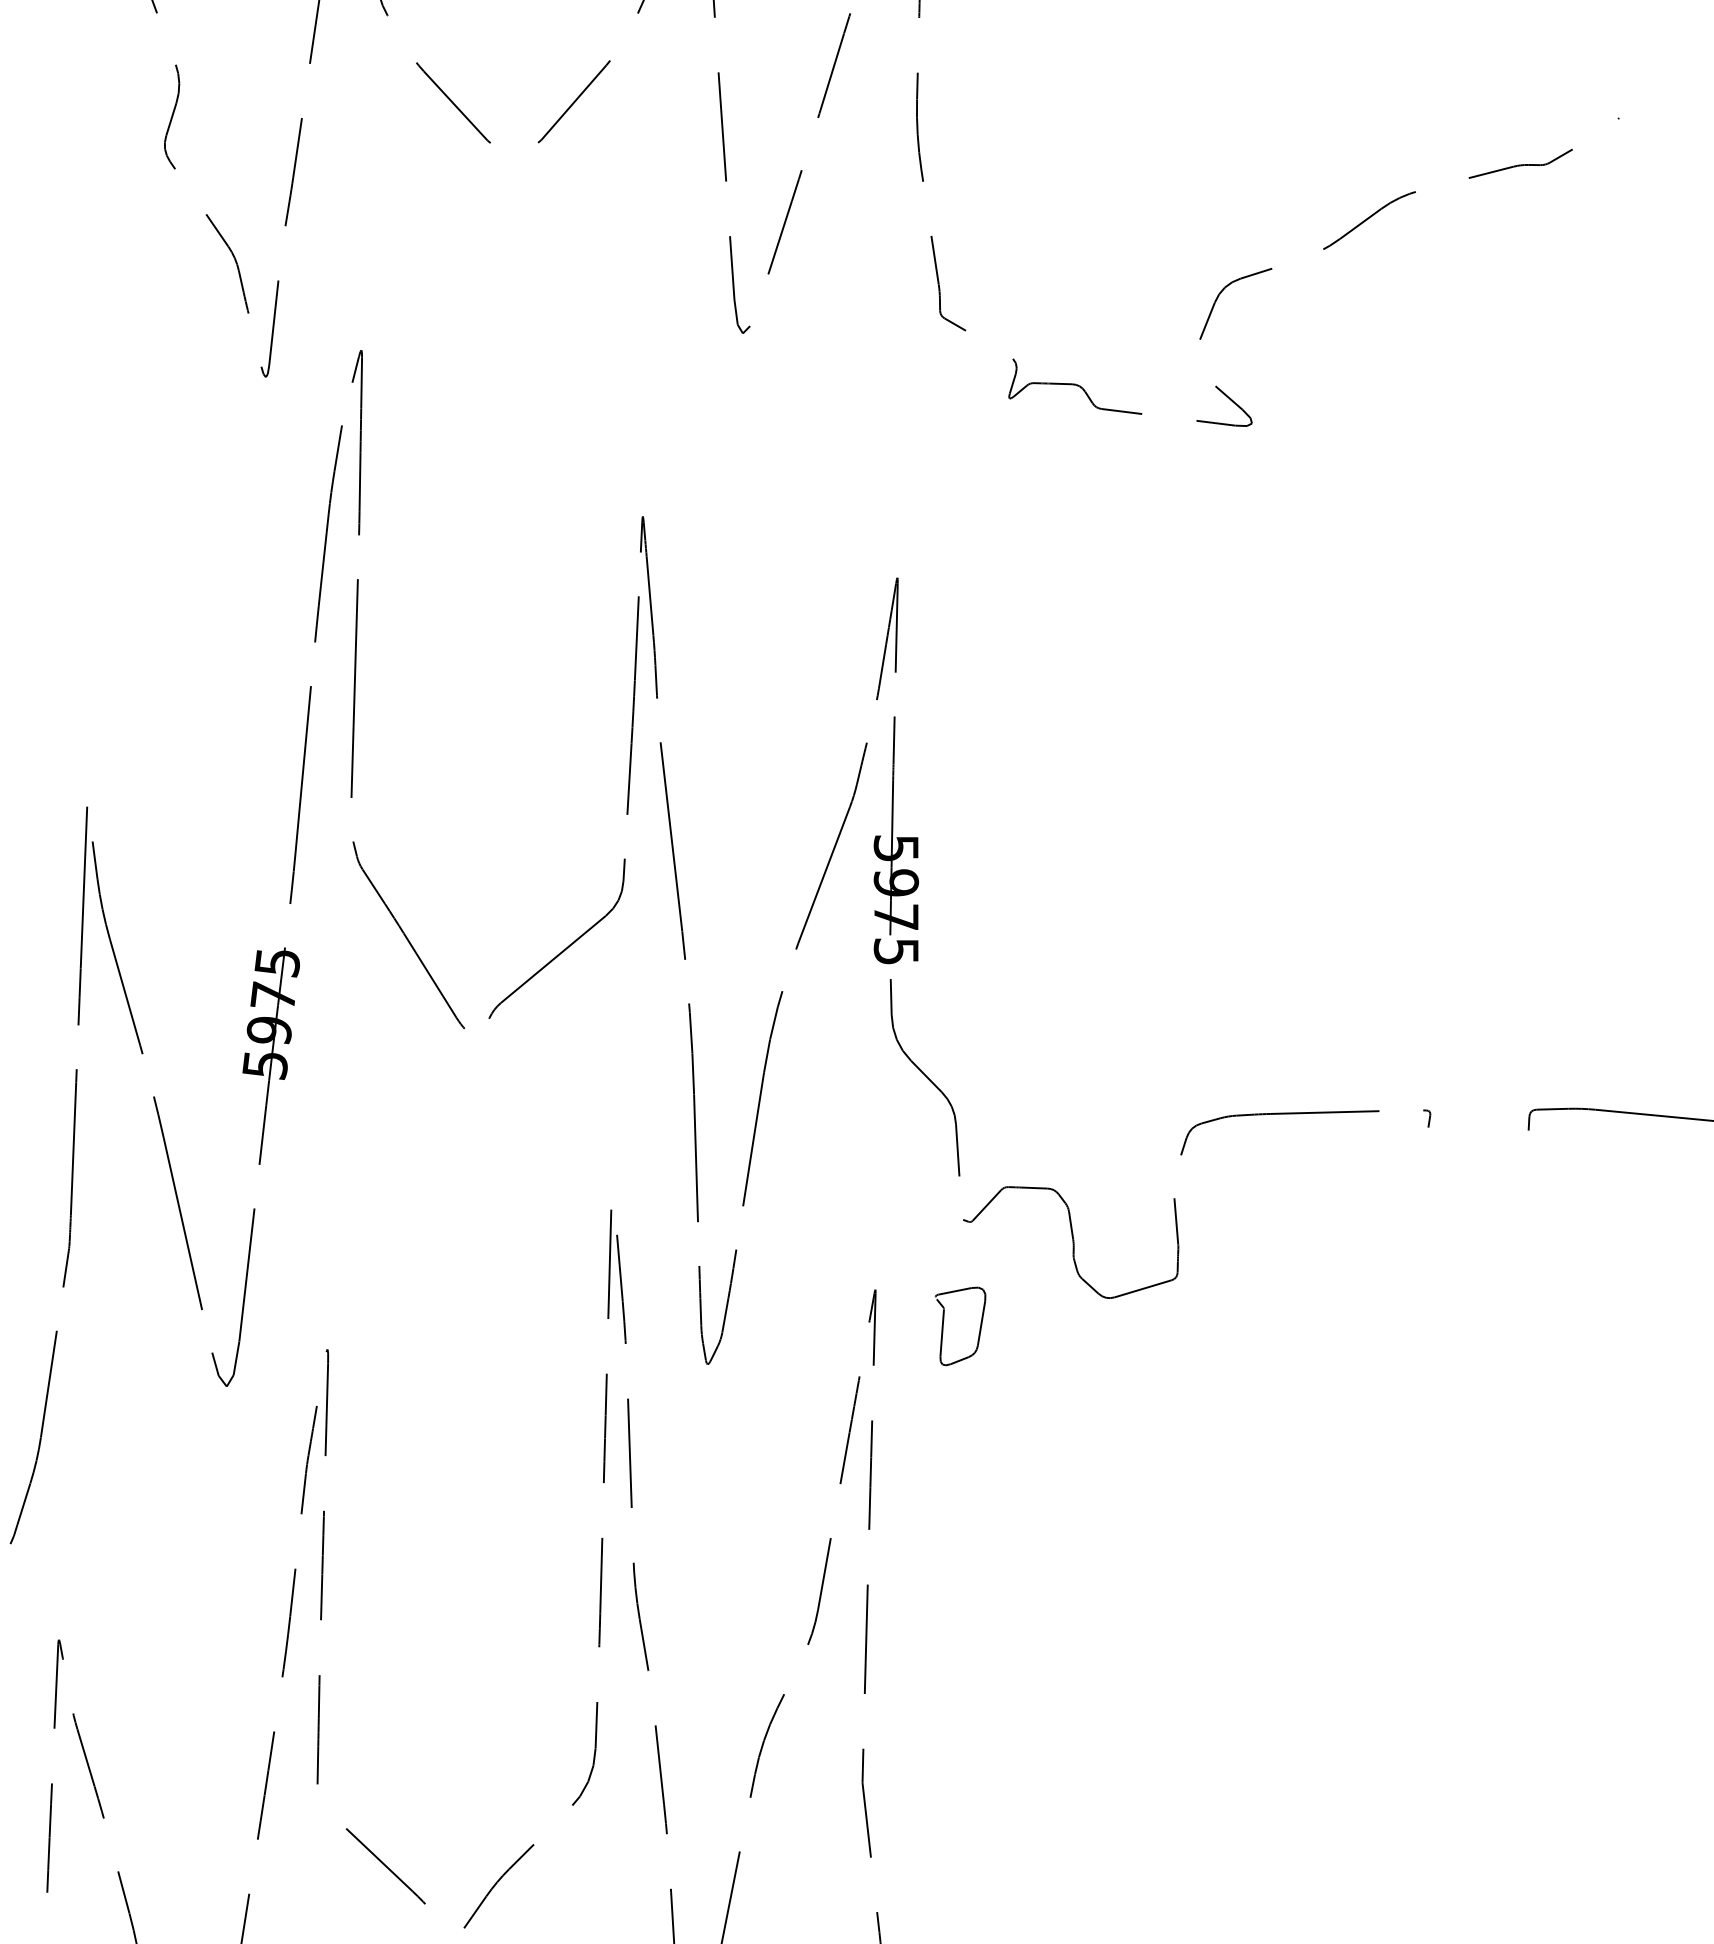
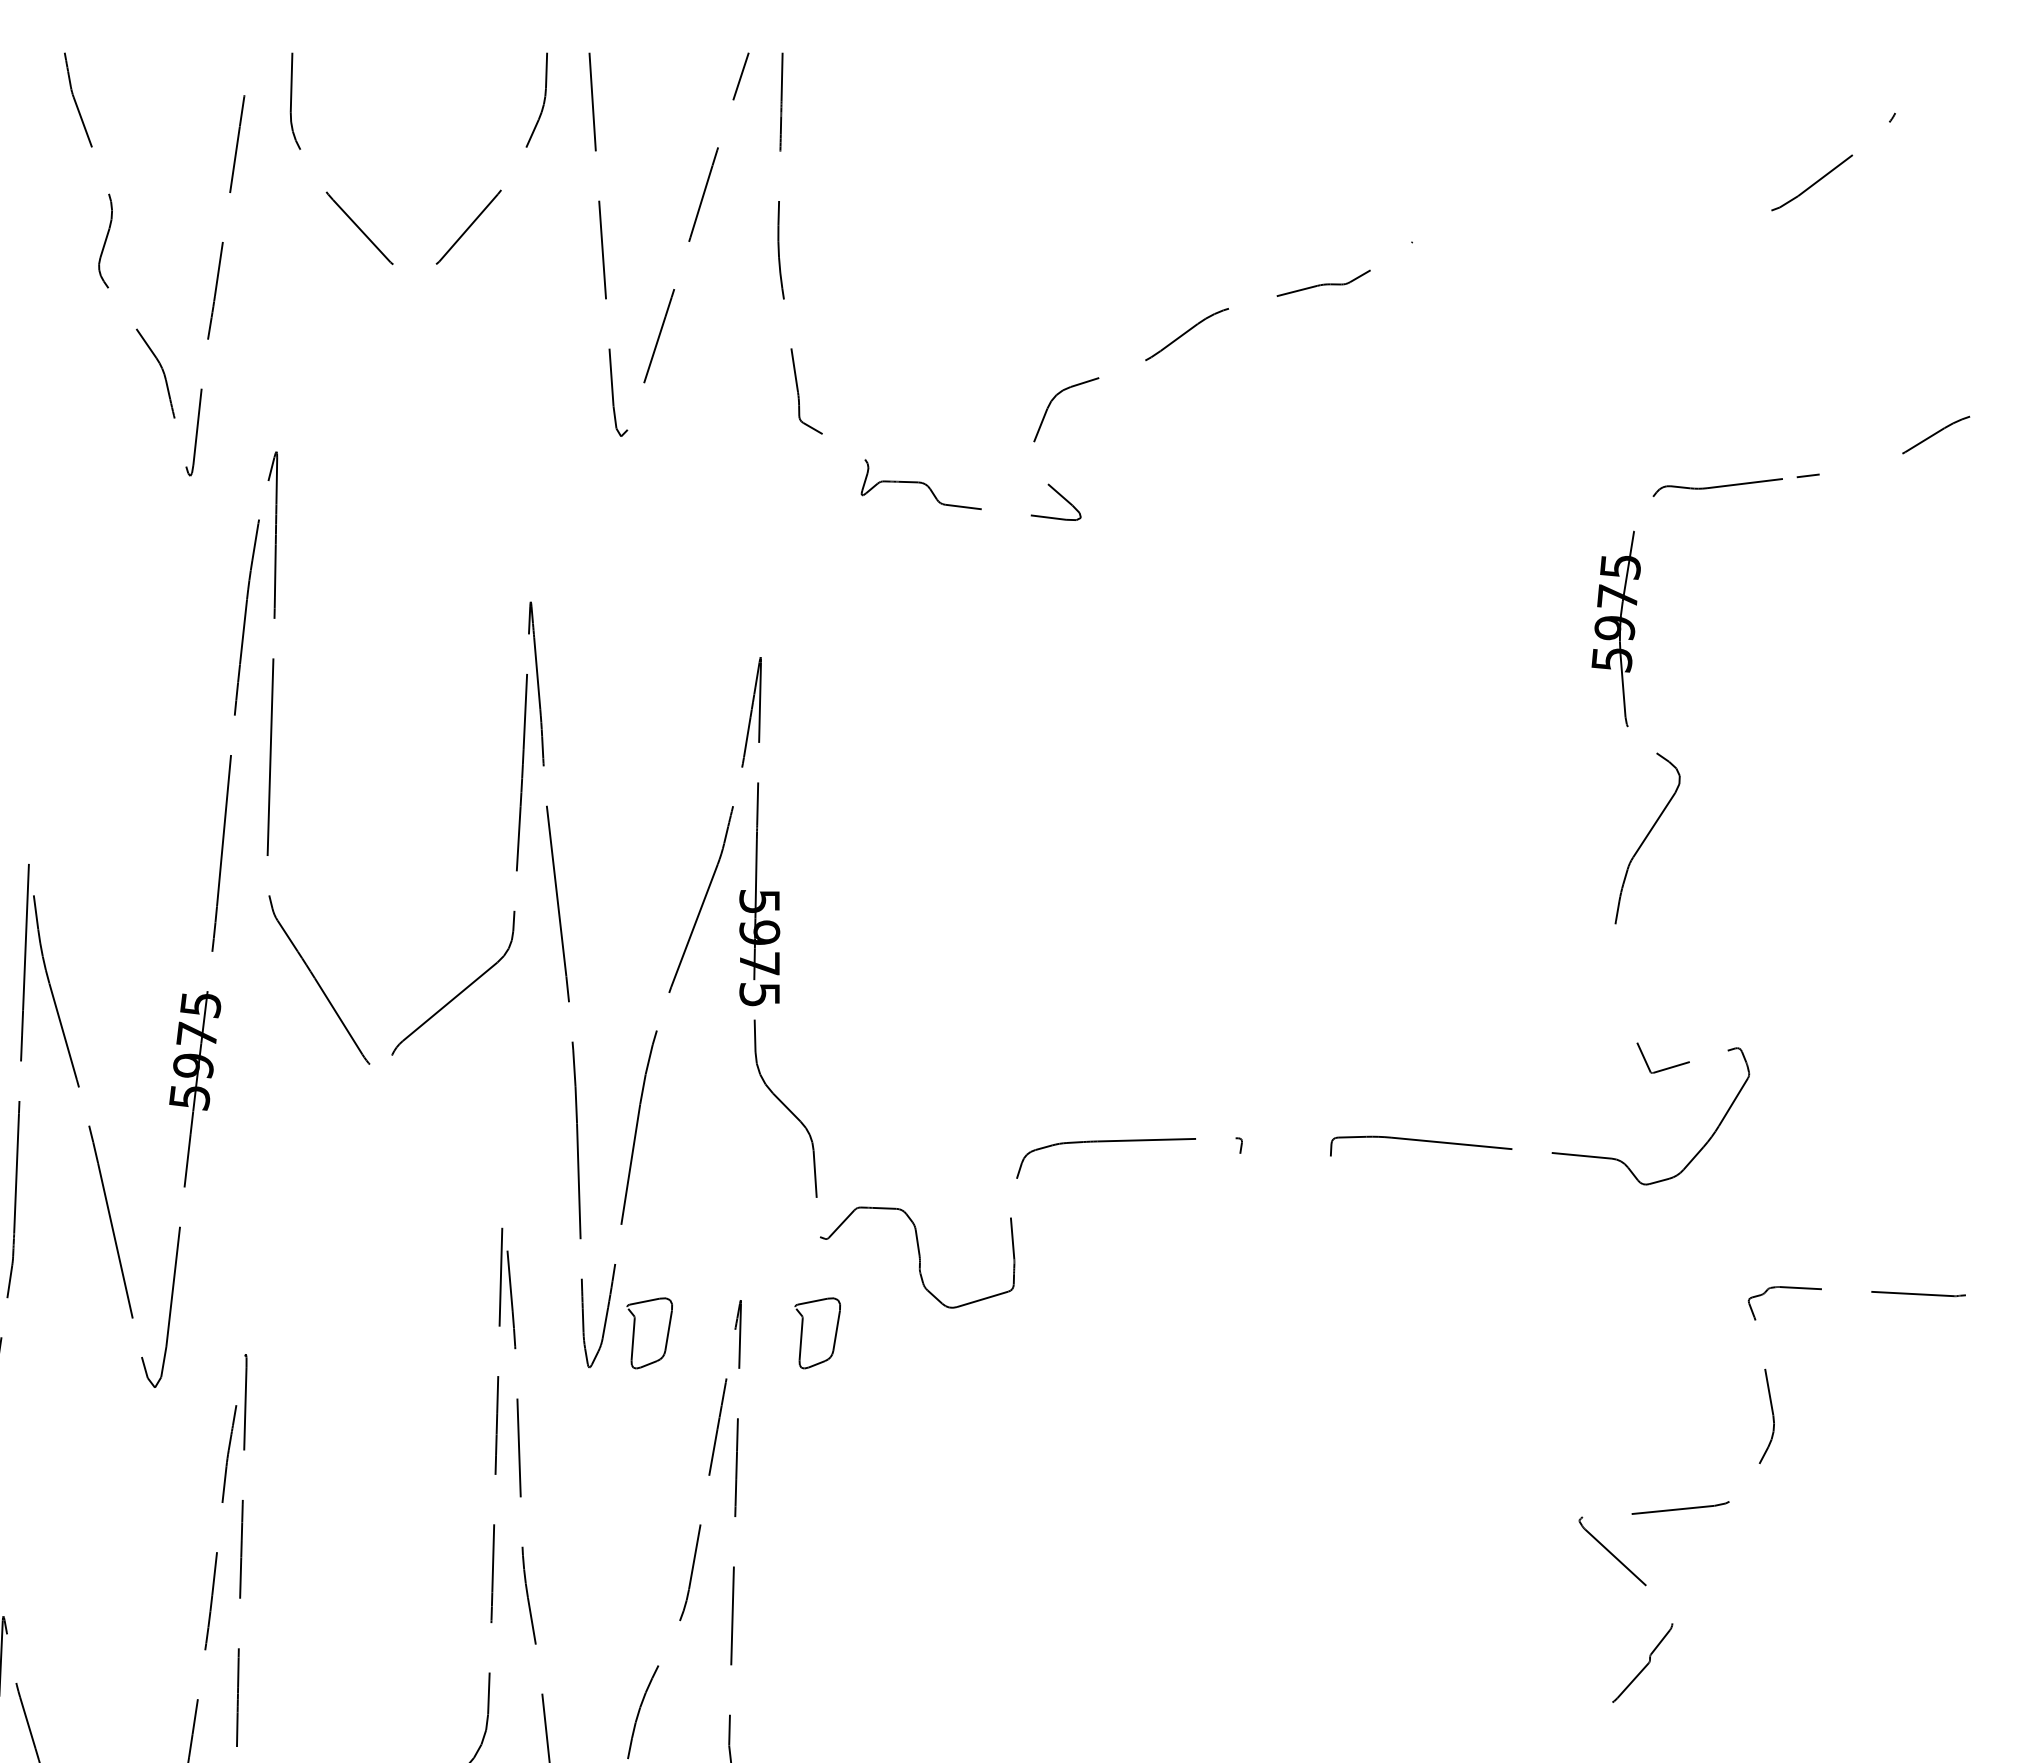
part: (757, 1326) -> (634, 1333), added

